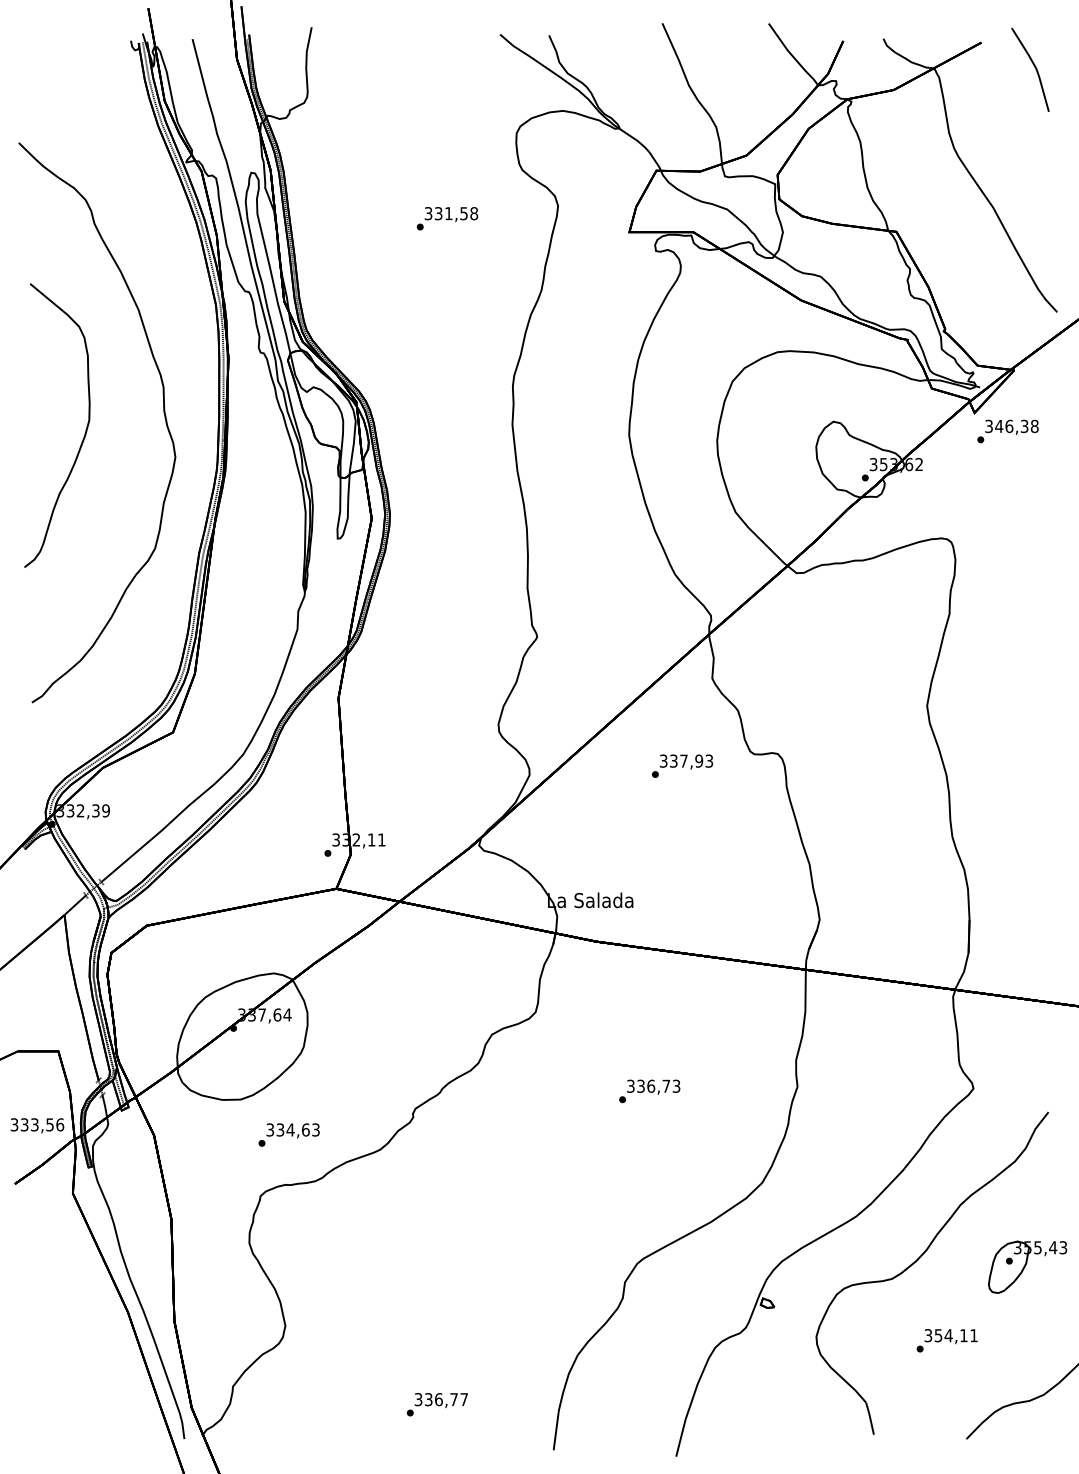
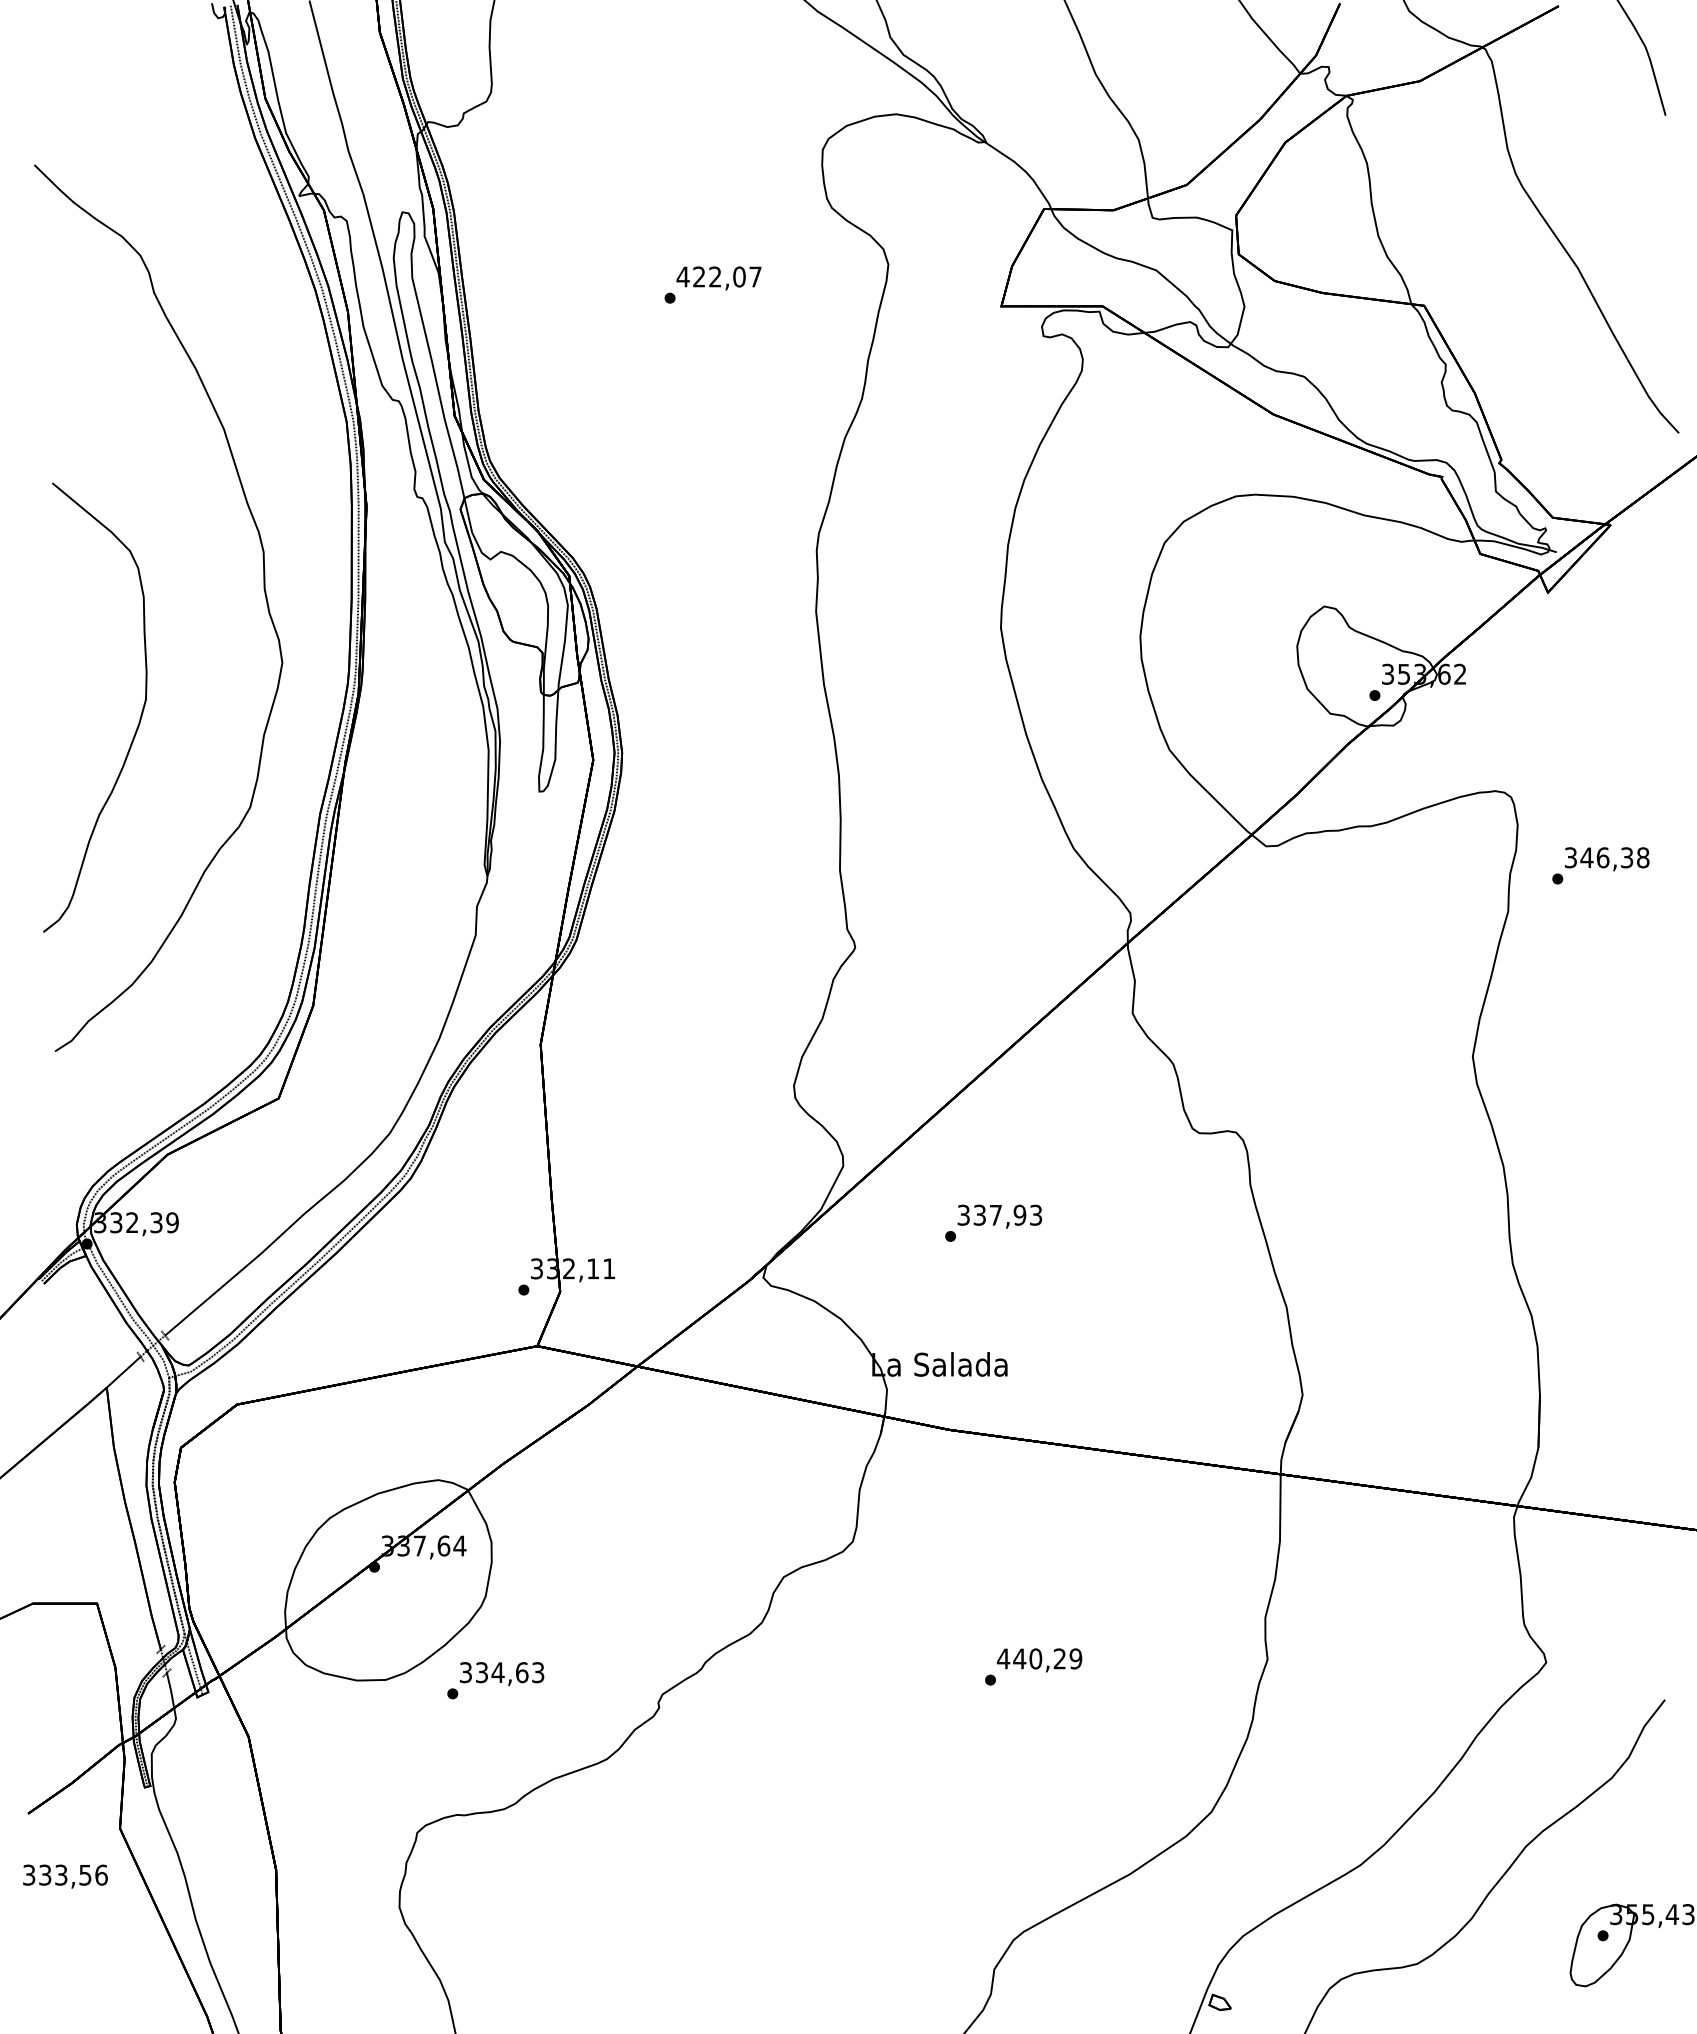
text: (451, 213) -> (719, 276), 331,58 -> 422,07
text: (1007, 431) -> (1600, 865), moved
part: (84, 433) -> (138, 720), moved
text: (682, 765) -> (993, 1222), moved
text: (653, 1085) -> (1039, 1657), 336,73 -> 440,29
text: (37, 1125) -> (65, 1876), moved
text: (288, 1134) -> (494, 1679), moved

